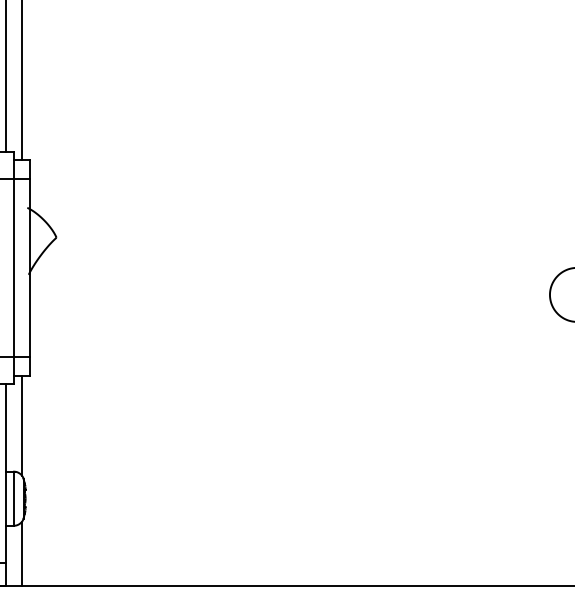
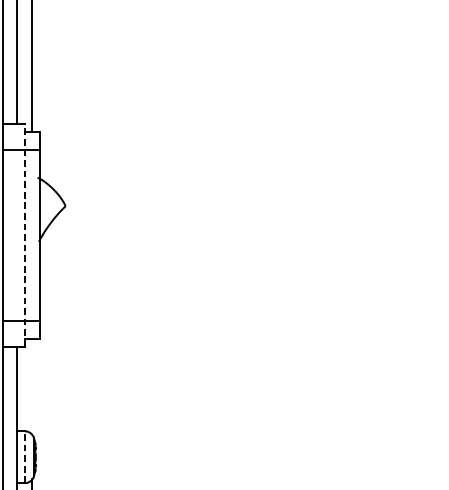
line: (14, 267) -> (25, 234), solid -> dashed
line: (21, 425) -> (31, 386), removed
line: (13, 498) -> (24, 456), solid -> dashed

